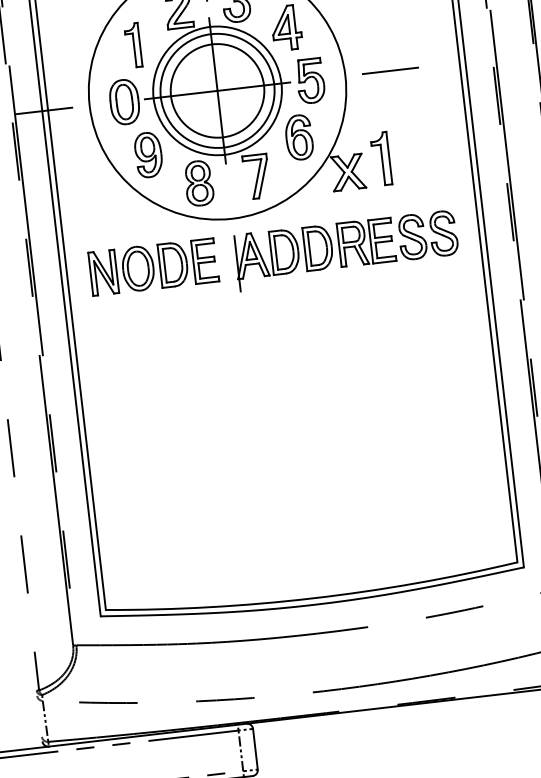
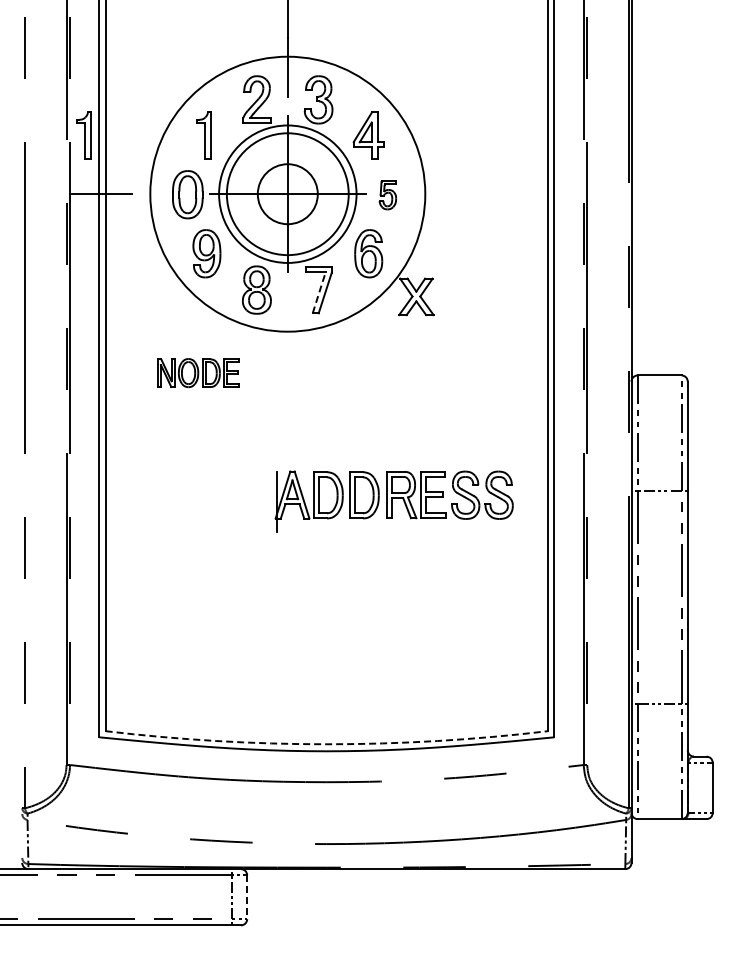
part: (21, 58) -> (83, 135), added
line: (390, 71) -> (473, 194), removed
part: (310, 81) -> (387, 195), size x0.6
circle: (217, 91) -> (287, 194), size x0.6
part: (381, 158) -> (453, 286), removed
line: (257, 178) -> (319, 292), solid -> dashed
part: (346, 250) -> (393, 501), moved
part: (153, 266) -> (198, 372), size x0.6
arc: (312, 598) -> (326, 744), solid -> dashed
line: (255, 749) -> (247, 897), solid -> dashed

